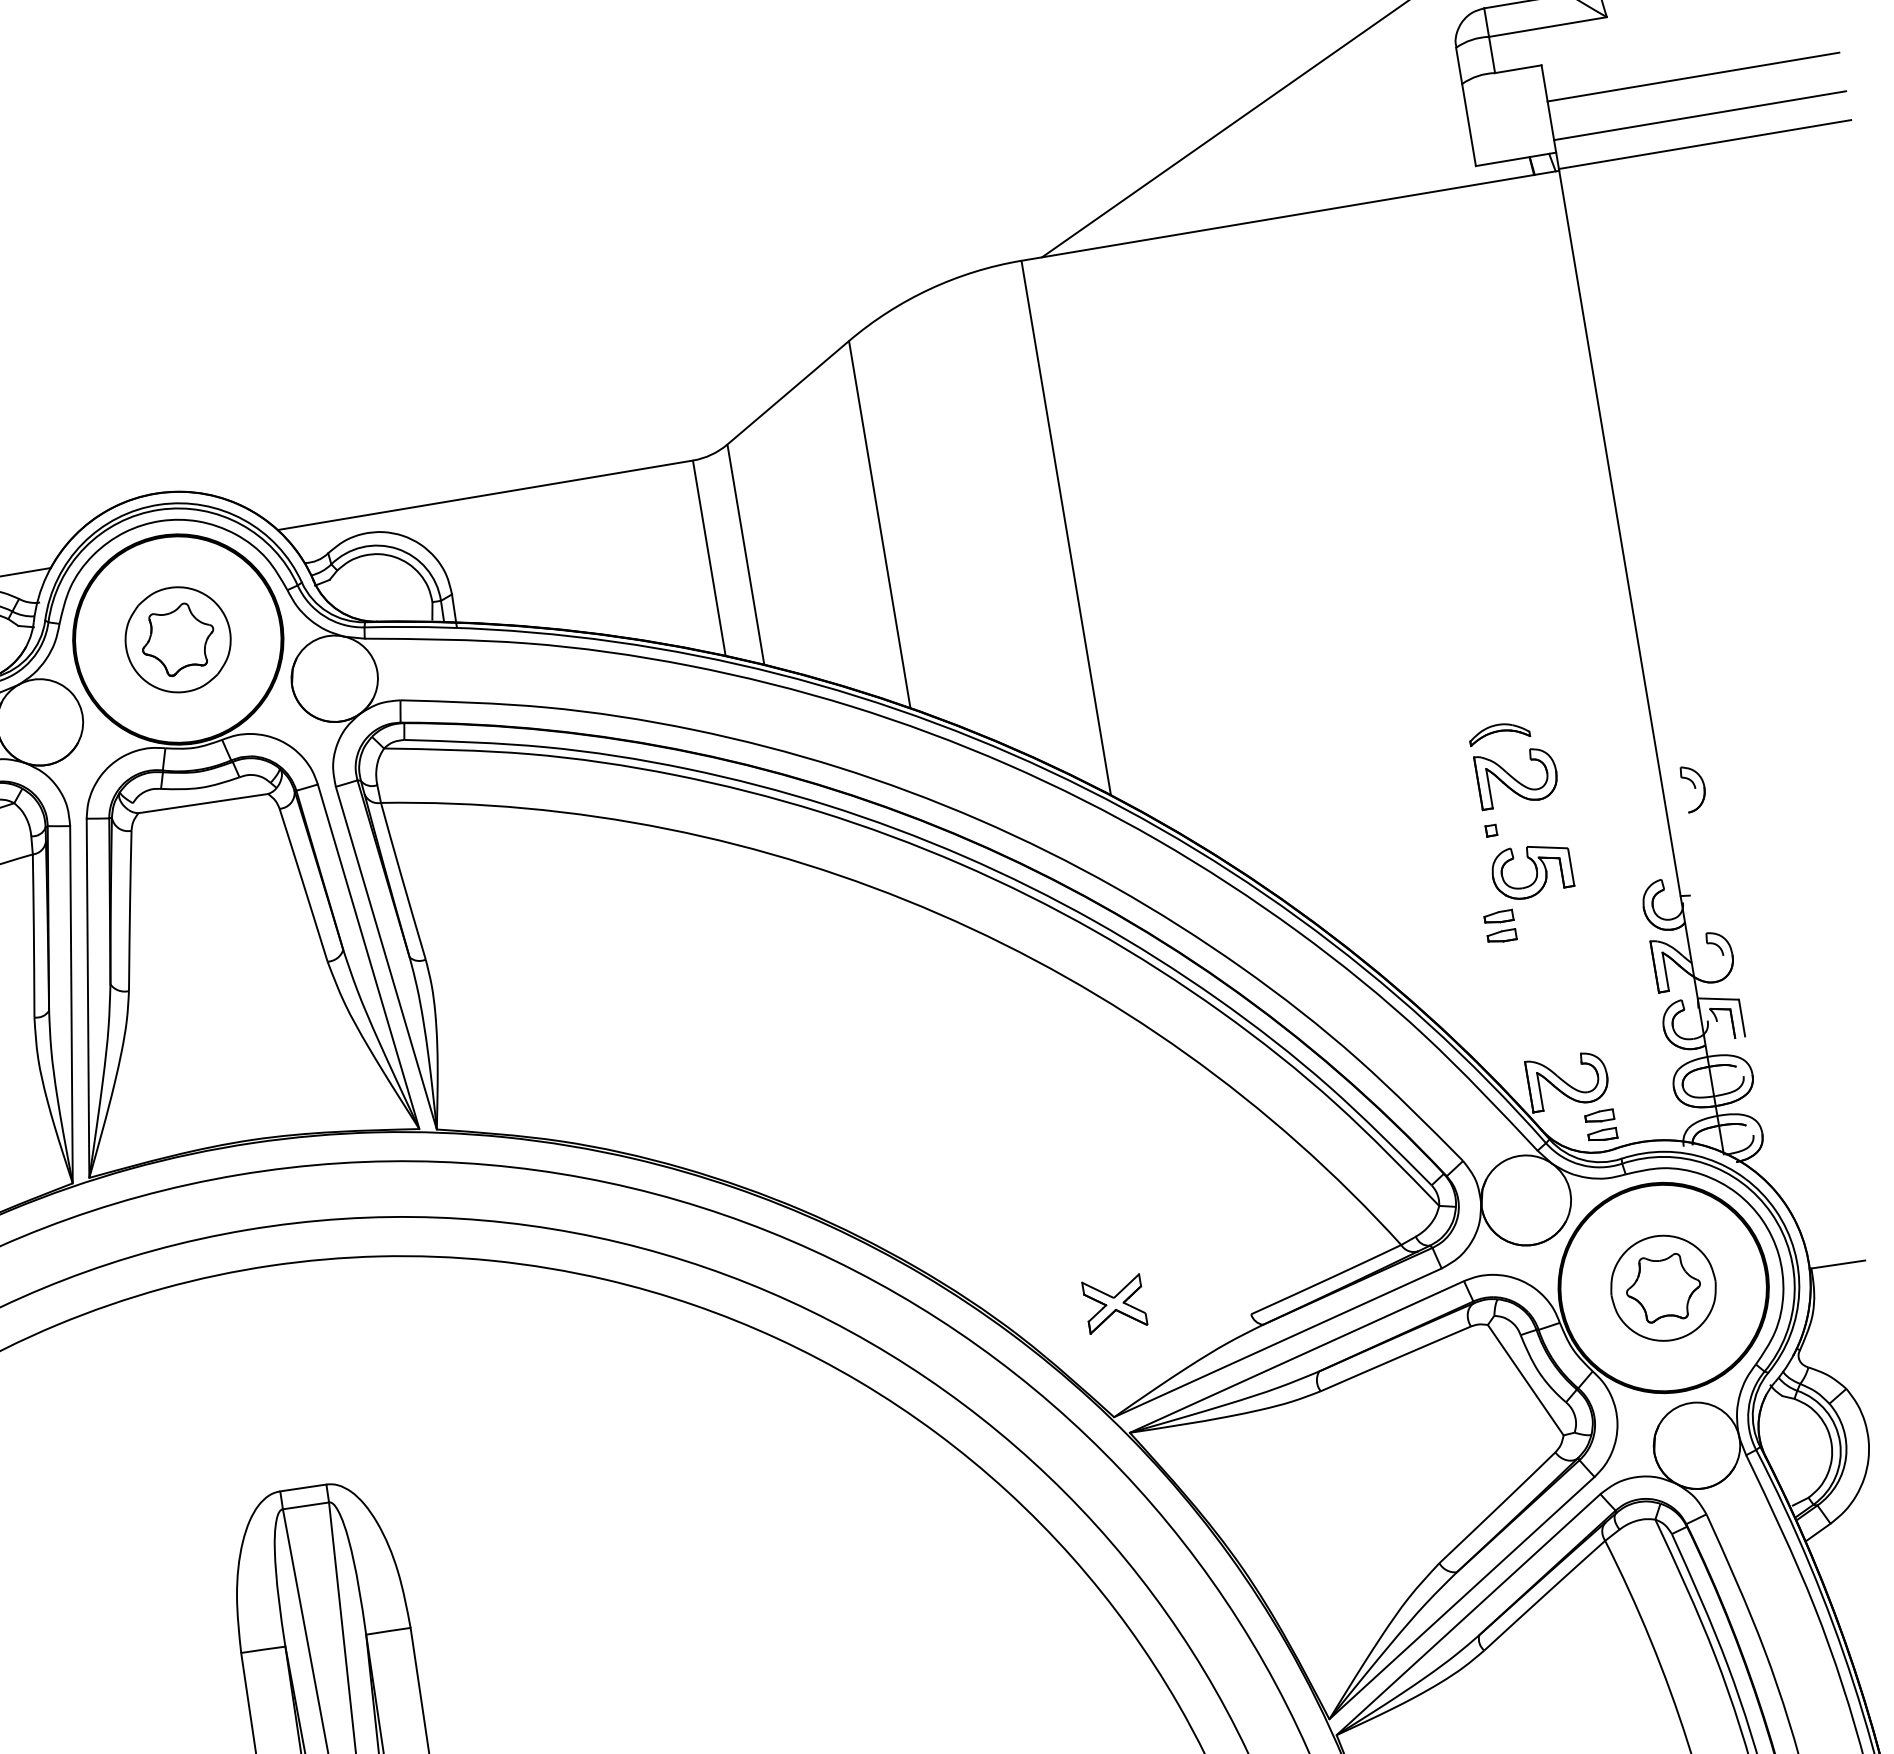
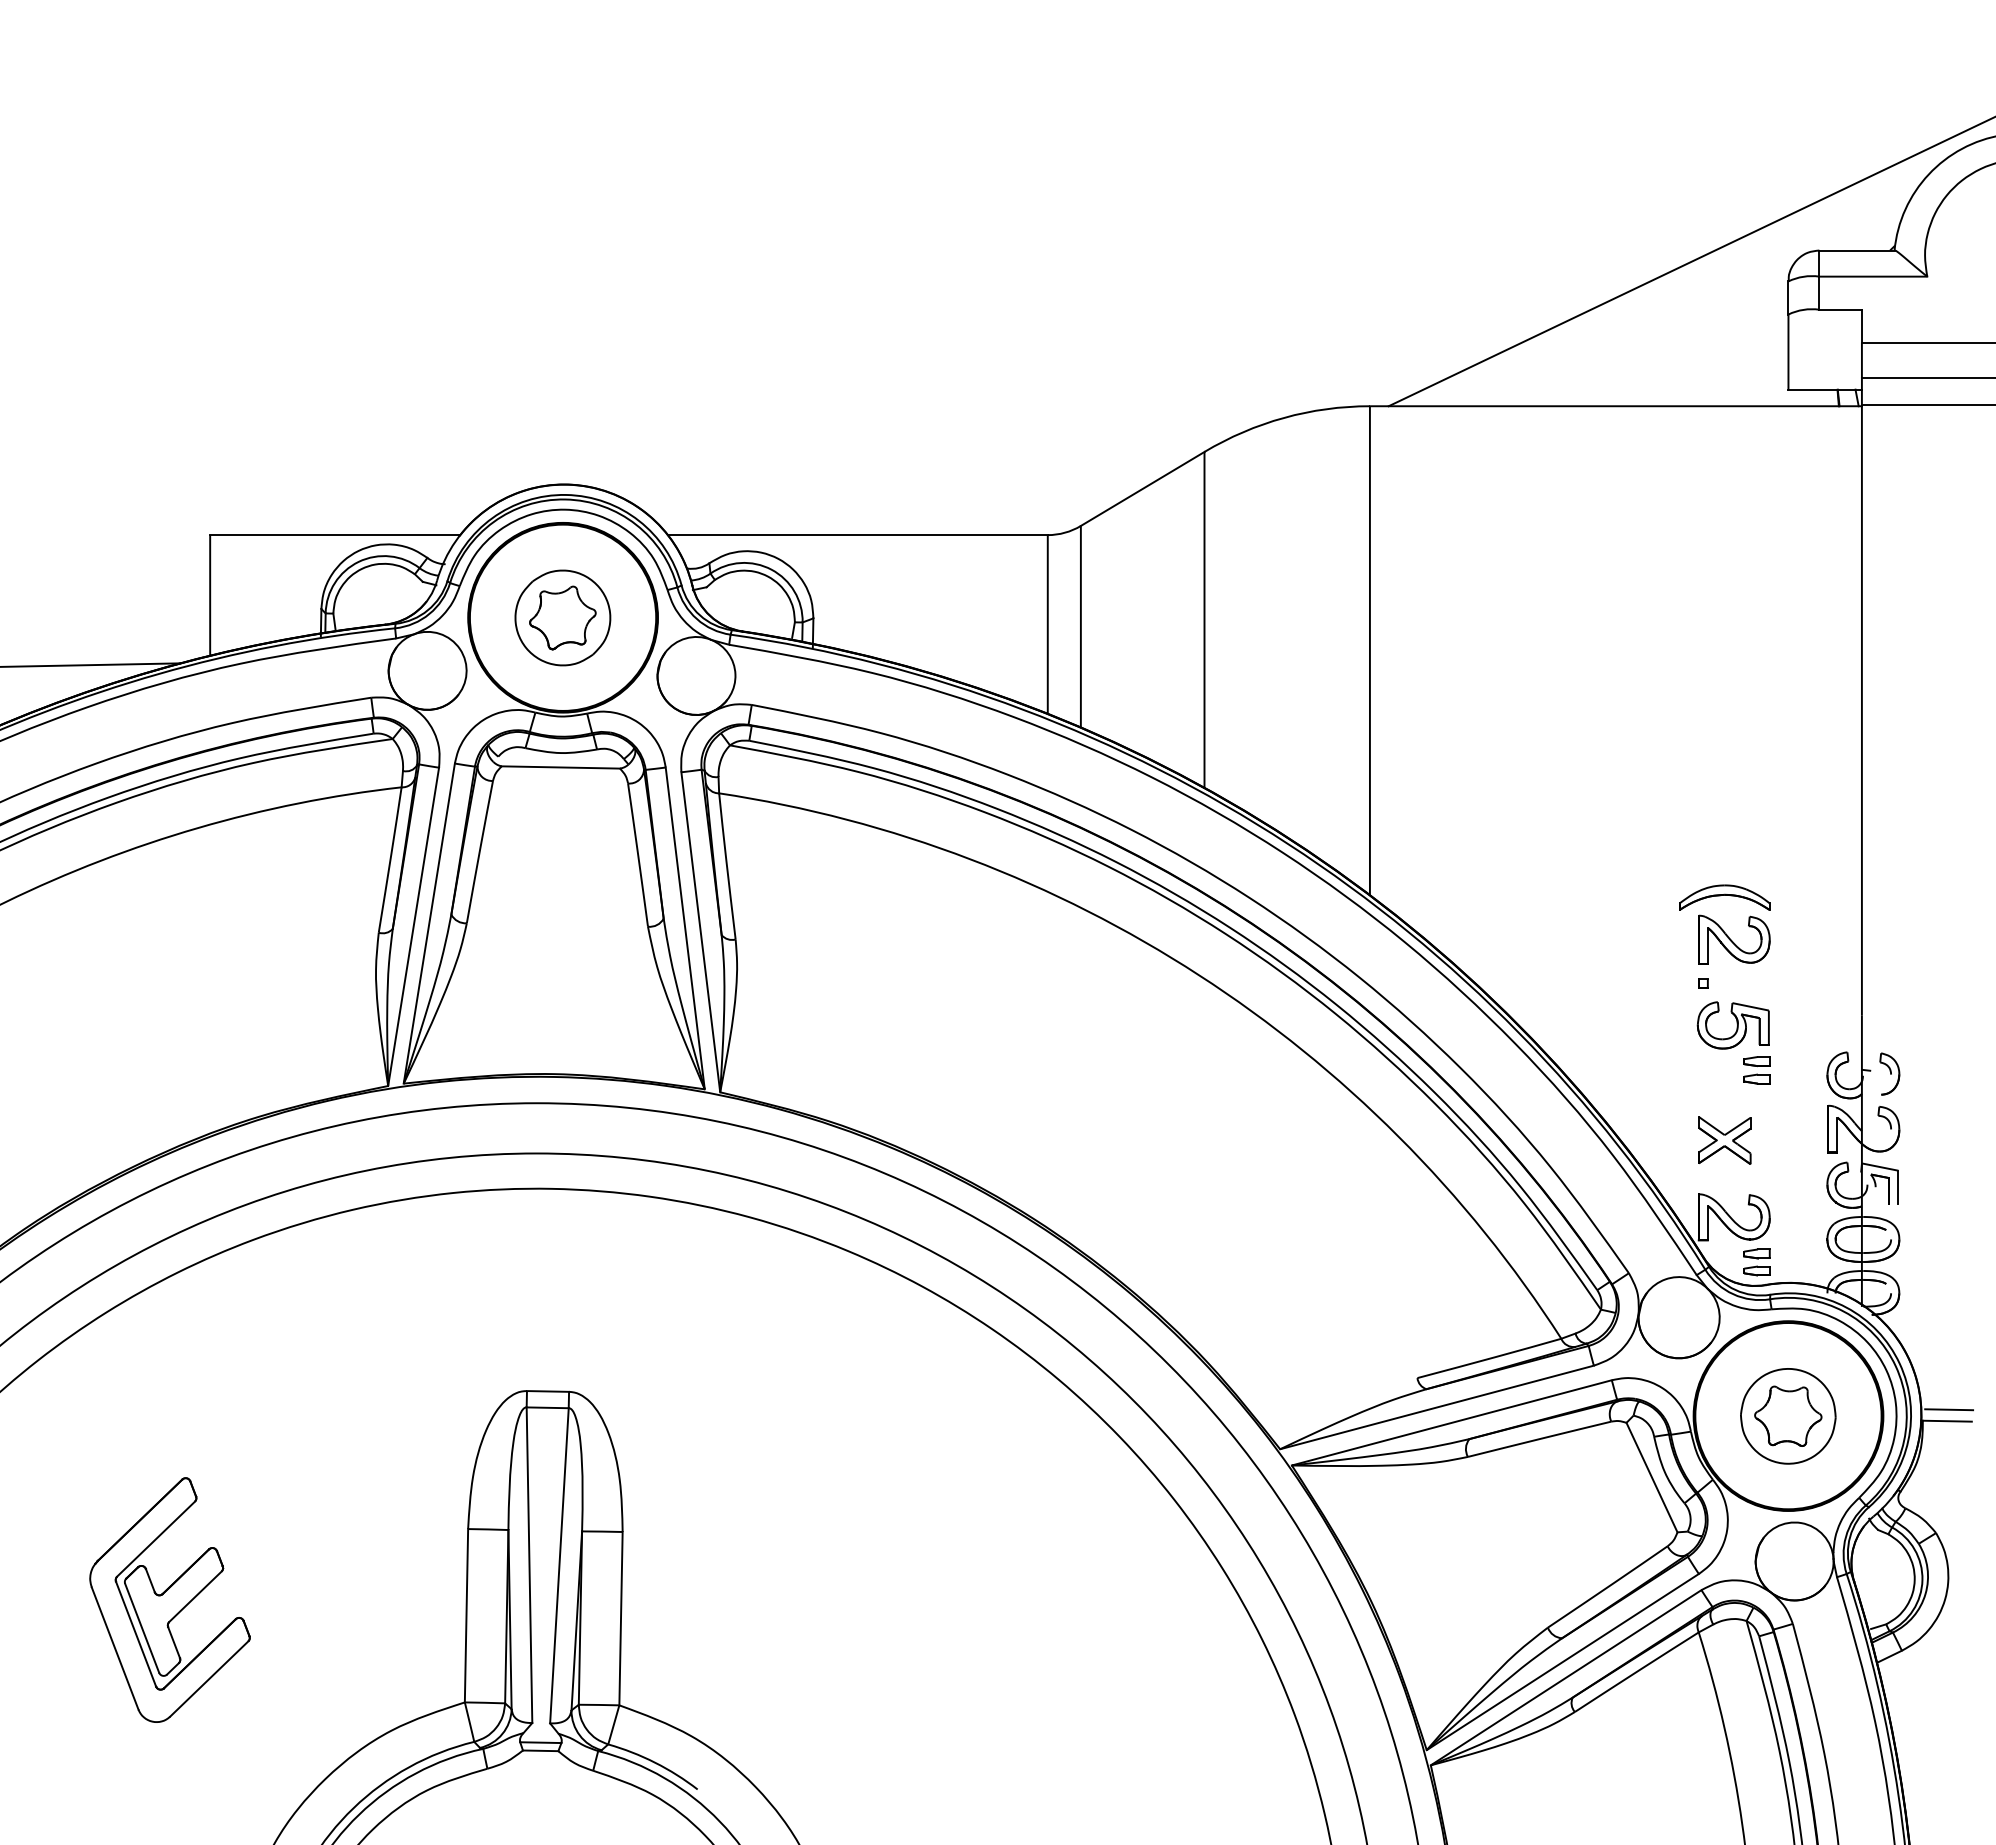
part: (1498, 732) -> (1724, 897), size x1.67
part: (1693, 787) -> (1889, 1073), moved
part: (1499, 927) -> (1756, 1070), moved
line: (1838, 1251) -> (1949, 1409), added
part: (1114, 1303) -> (1724, 1140), moved

